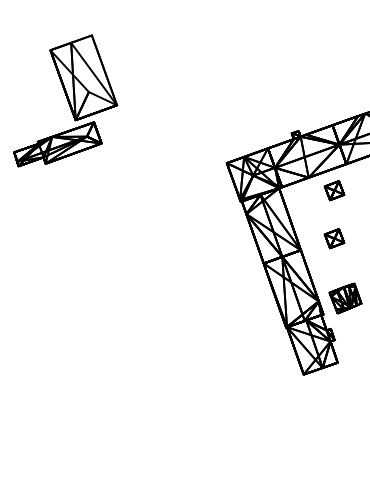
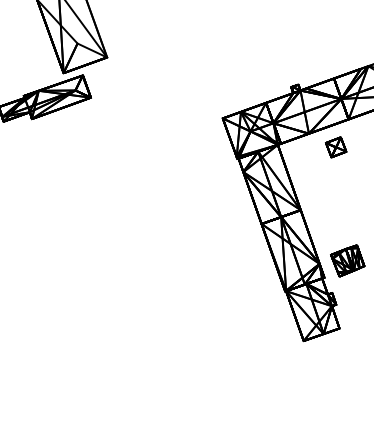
part: (334, 238) -> (336, 197), removed

